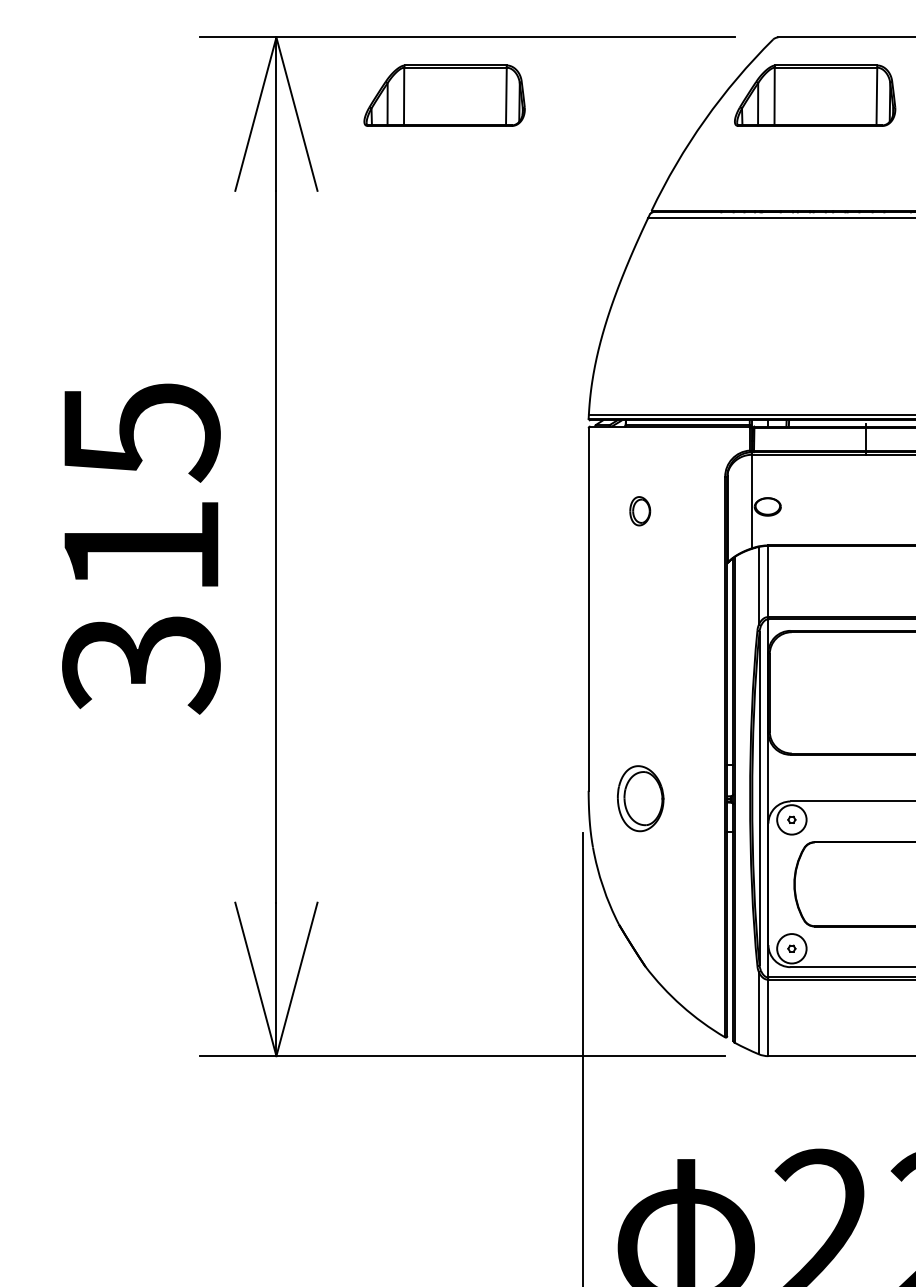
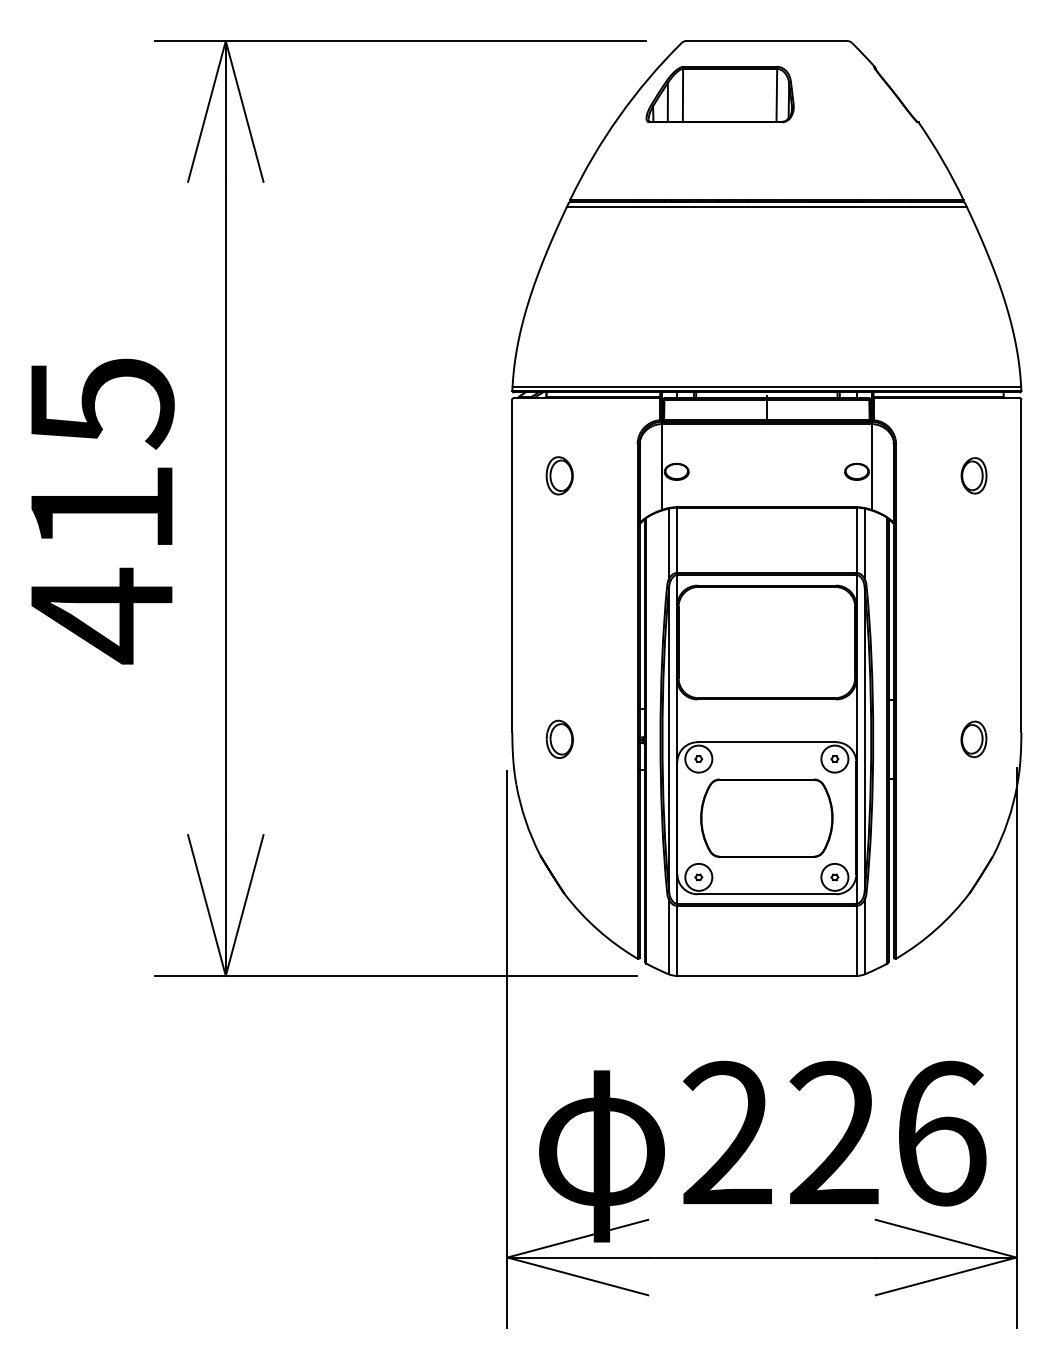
part: (443, 95) -> (379, 94), removed
part: (640, 510) -> (559, 475), size x1.43
text: (140, 663) -> (101, 615), 315 -> 415
part: (640, 797) -> (559, 738), size x0.62

